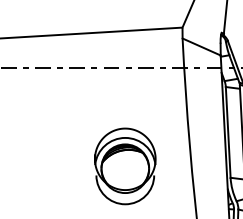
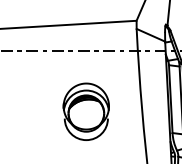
part: (125, 166) -> (86, 111), moved

